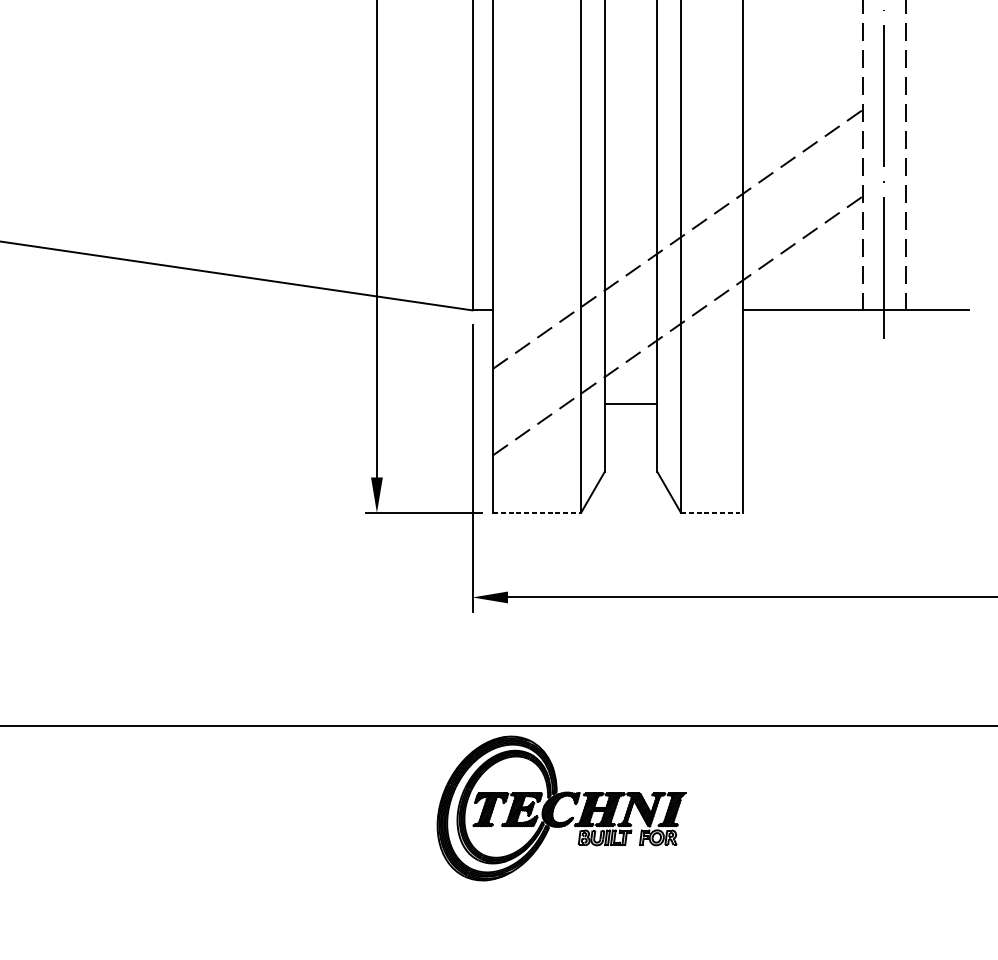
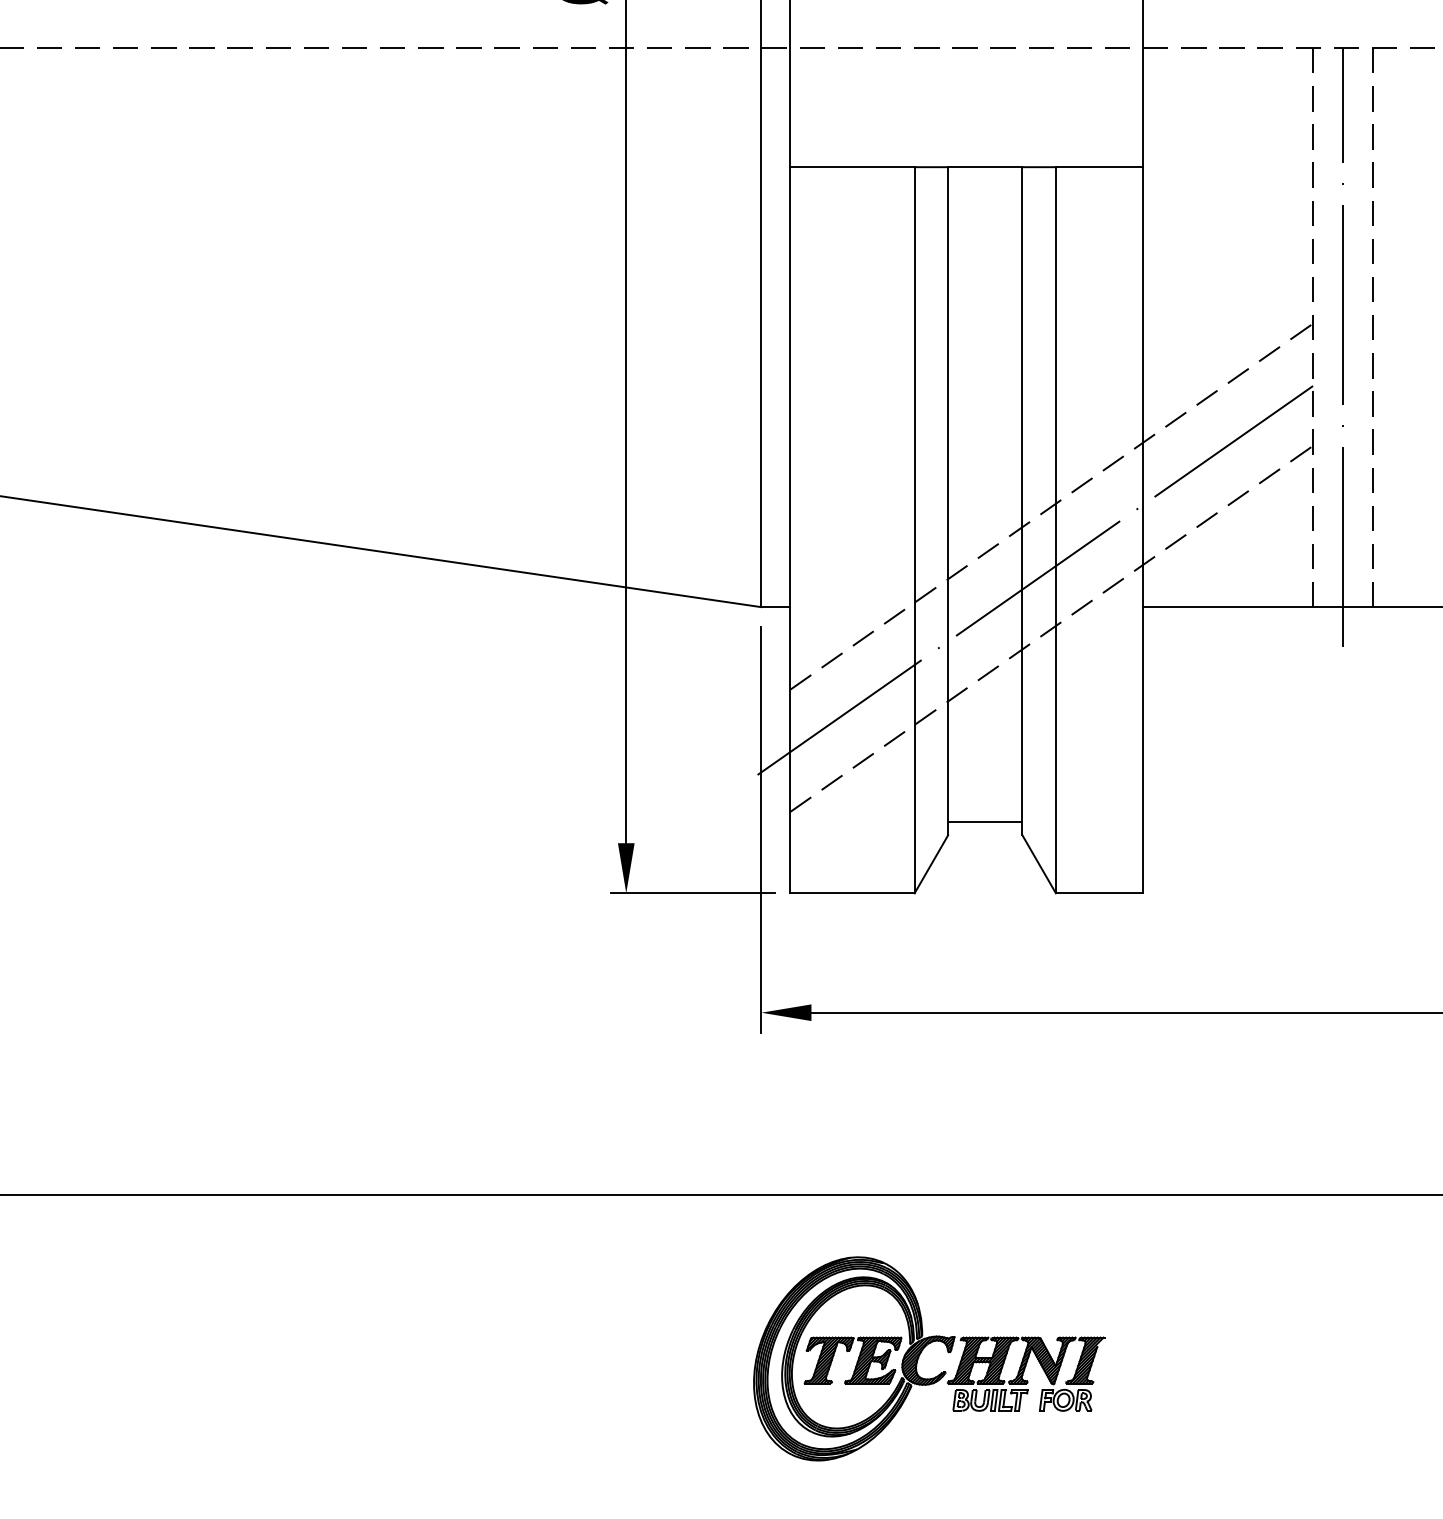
line: (666, 291) -> (1035, 580), added
line: (631, 404) -> (985, 821), moved
line: (537, 513) -> (853, 893), dashed -> solid
line: (711, 513) -> (1099, 893), dashed -> solid
part: (556, 804) -> (921, 1353), moved

